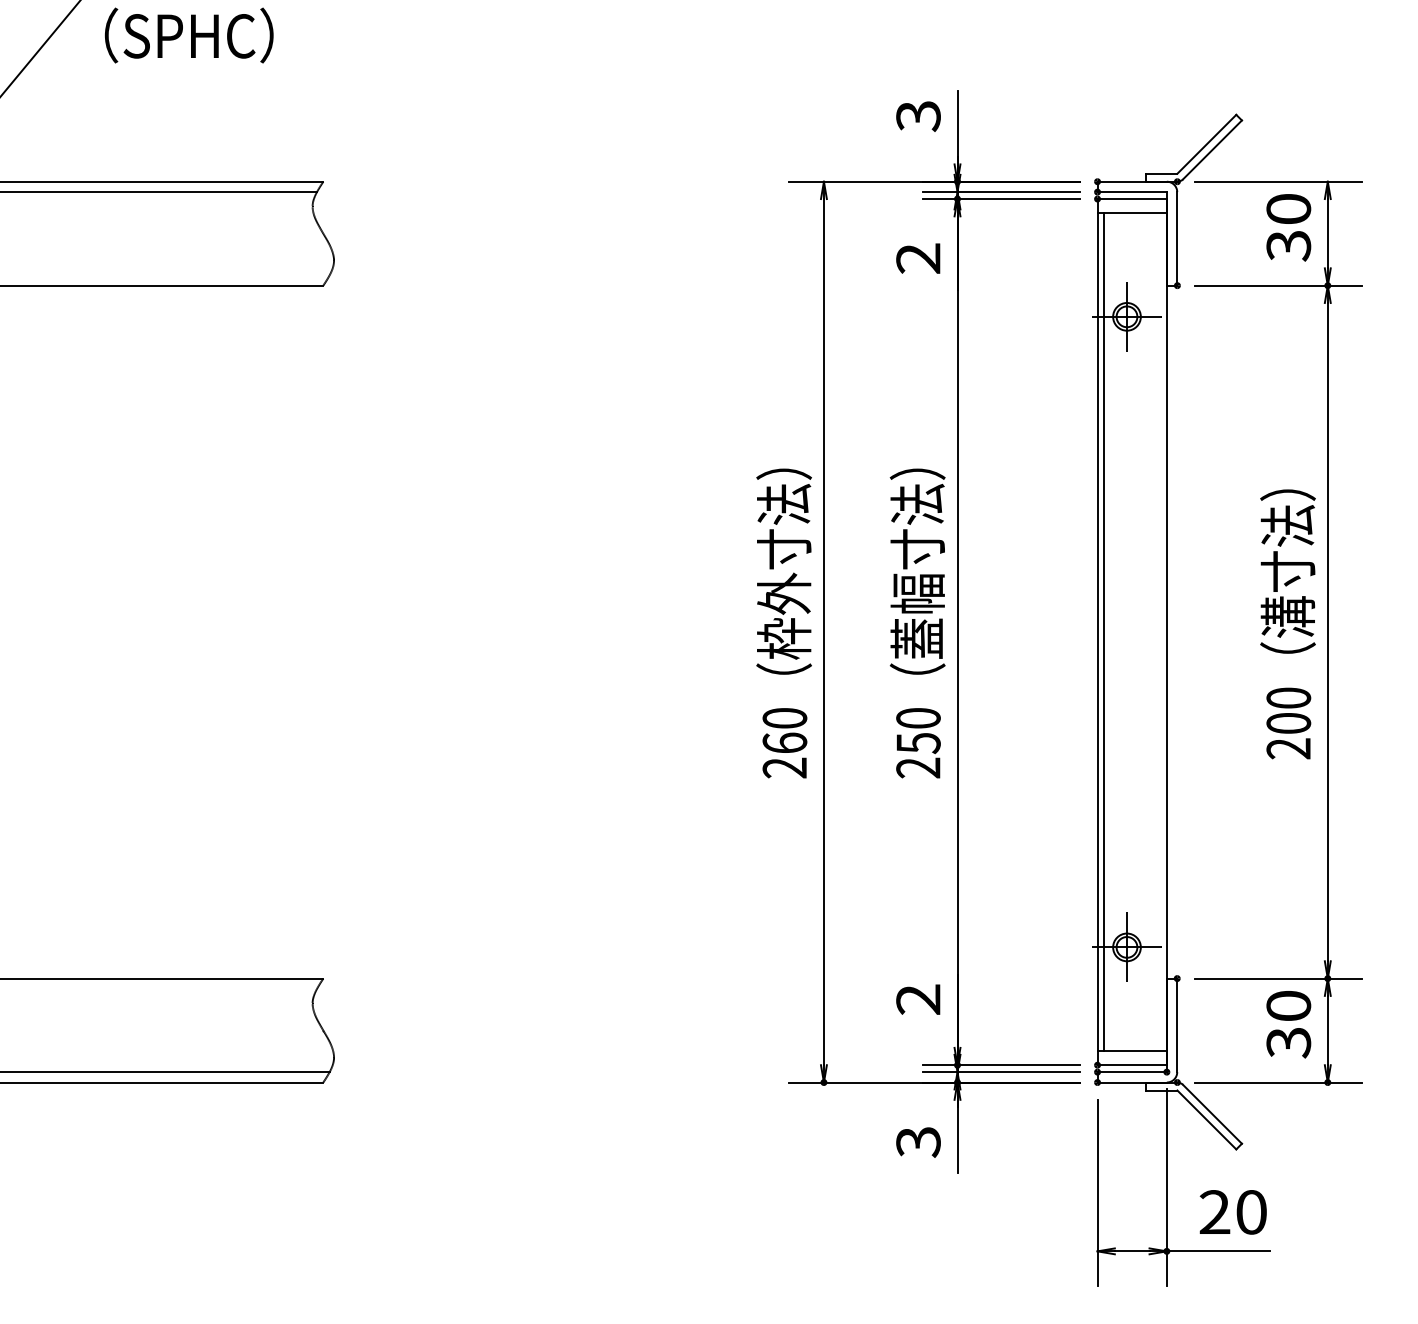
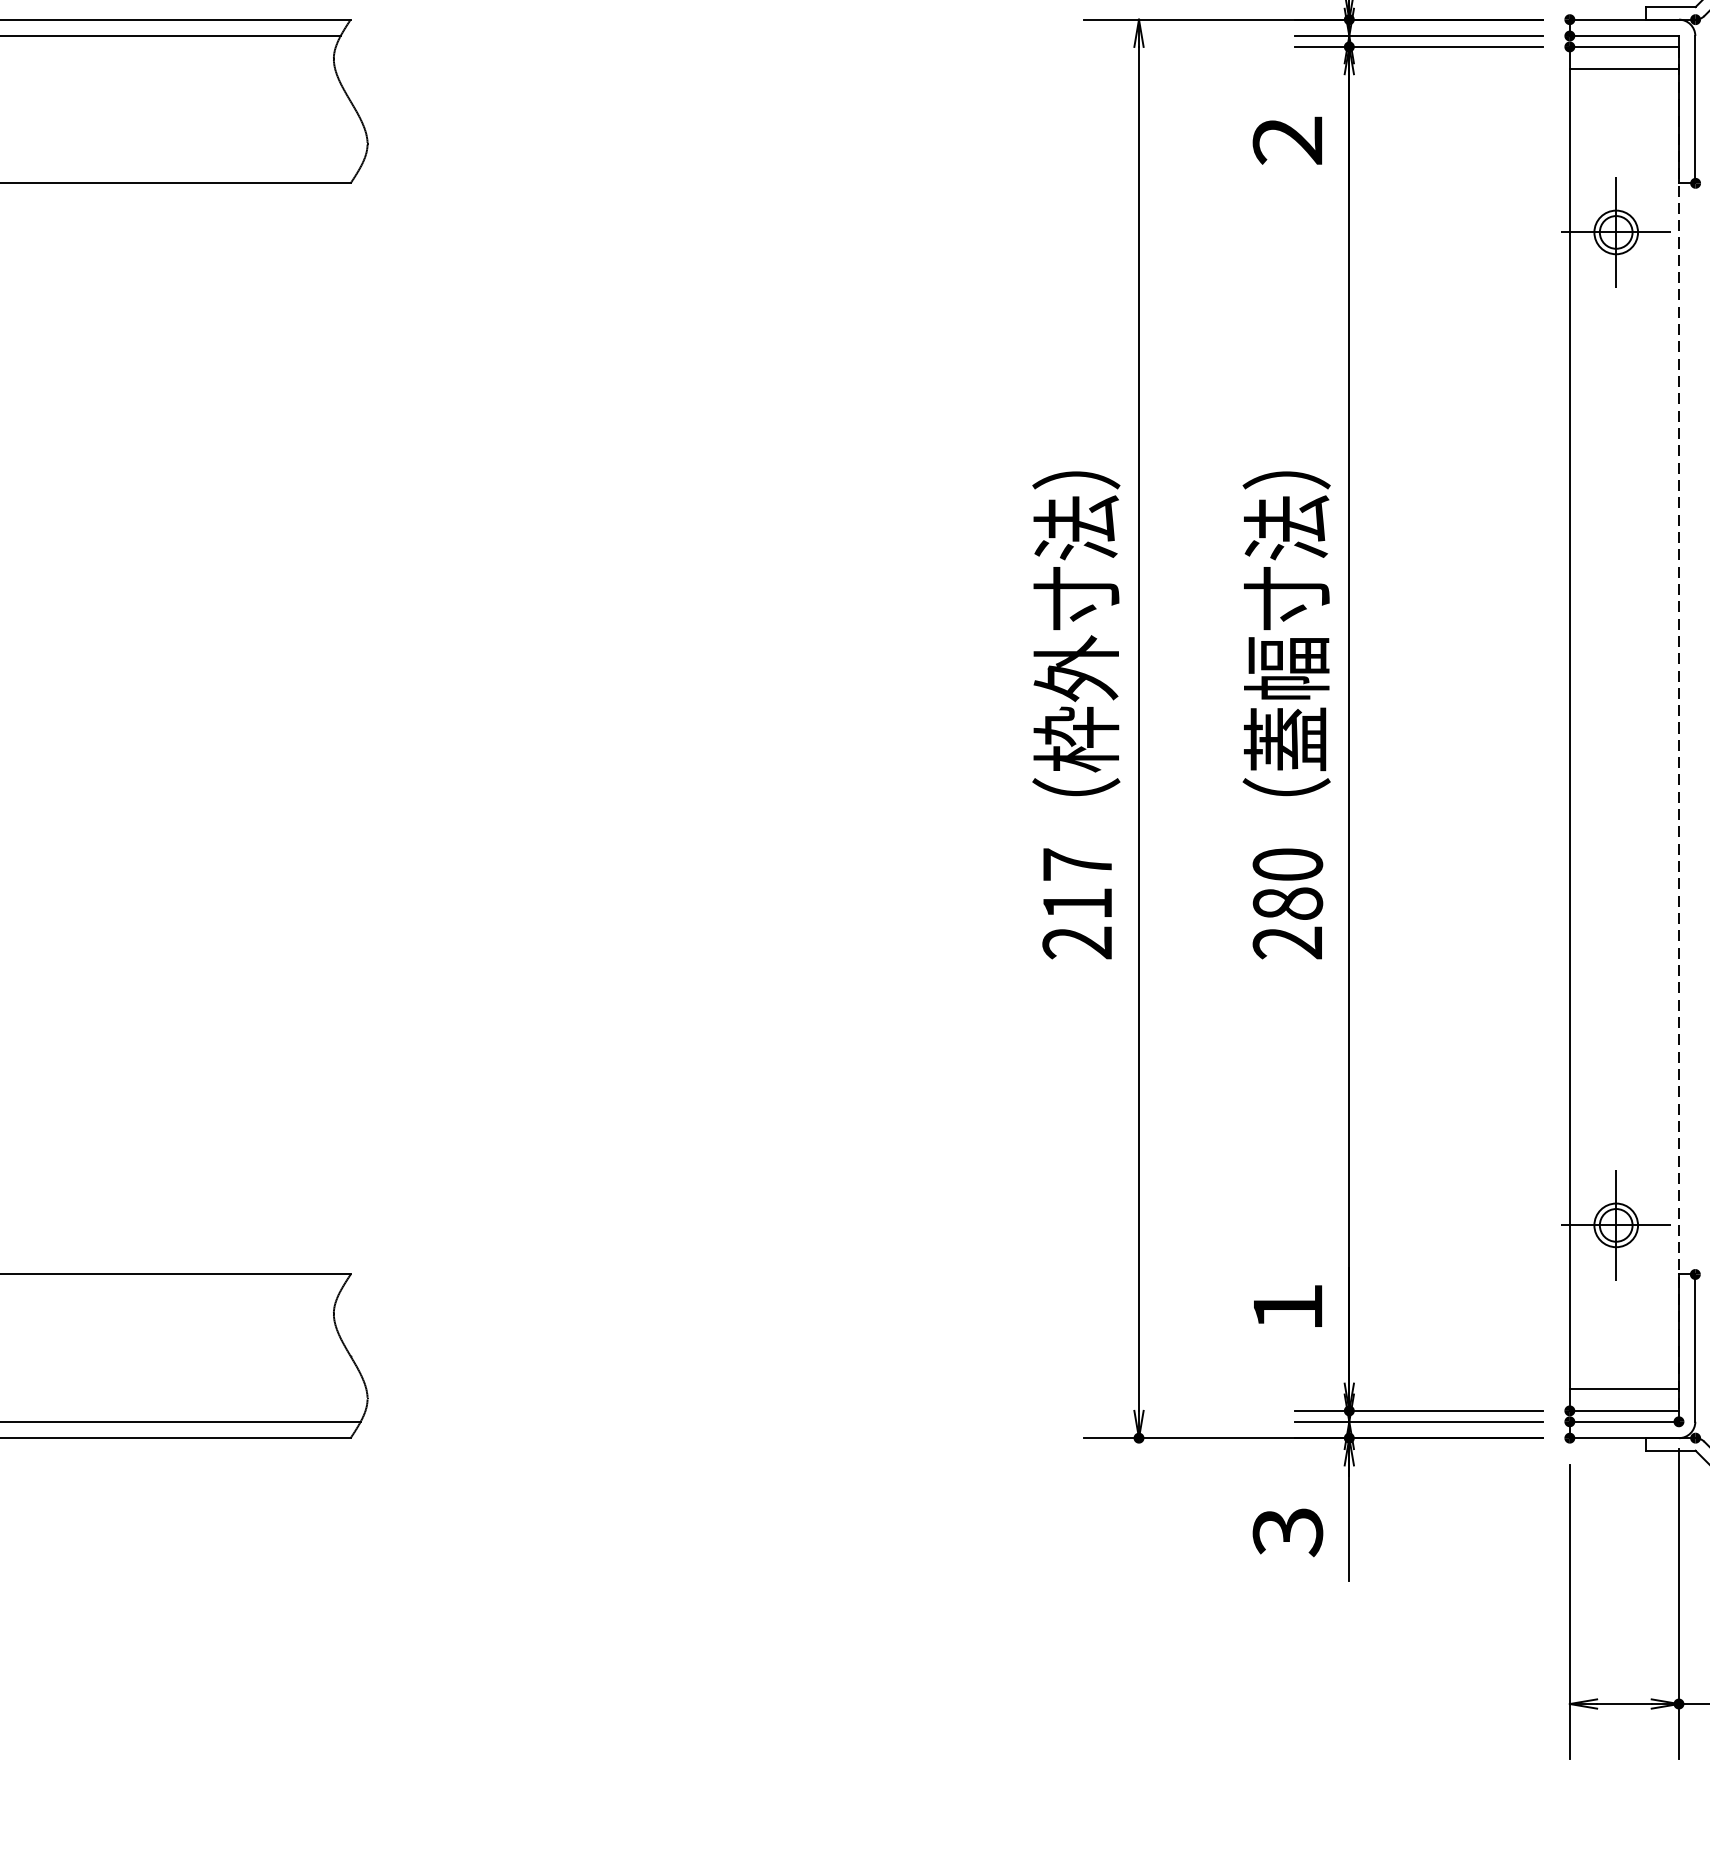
line: (1104, 631) -> (1580, 727), removed
line: (1166, 632) -> (1678, 729), solid -> dashed
text: (784, 730) -> (1076, 883), 260 -> 217
text: (918, 743) -> (1287, 904), 250 -> 280
text: (918, 999) -> (1287, 1307), 2 -> 1

